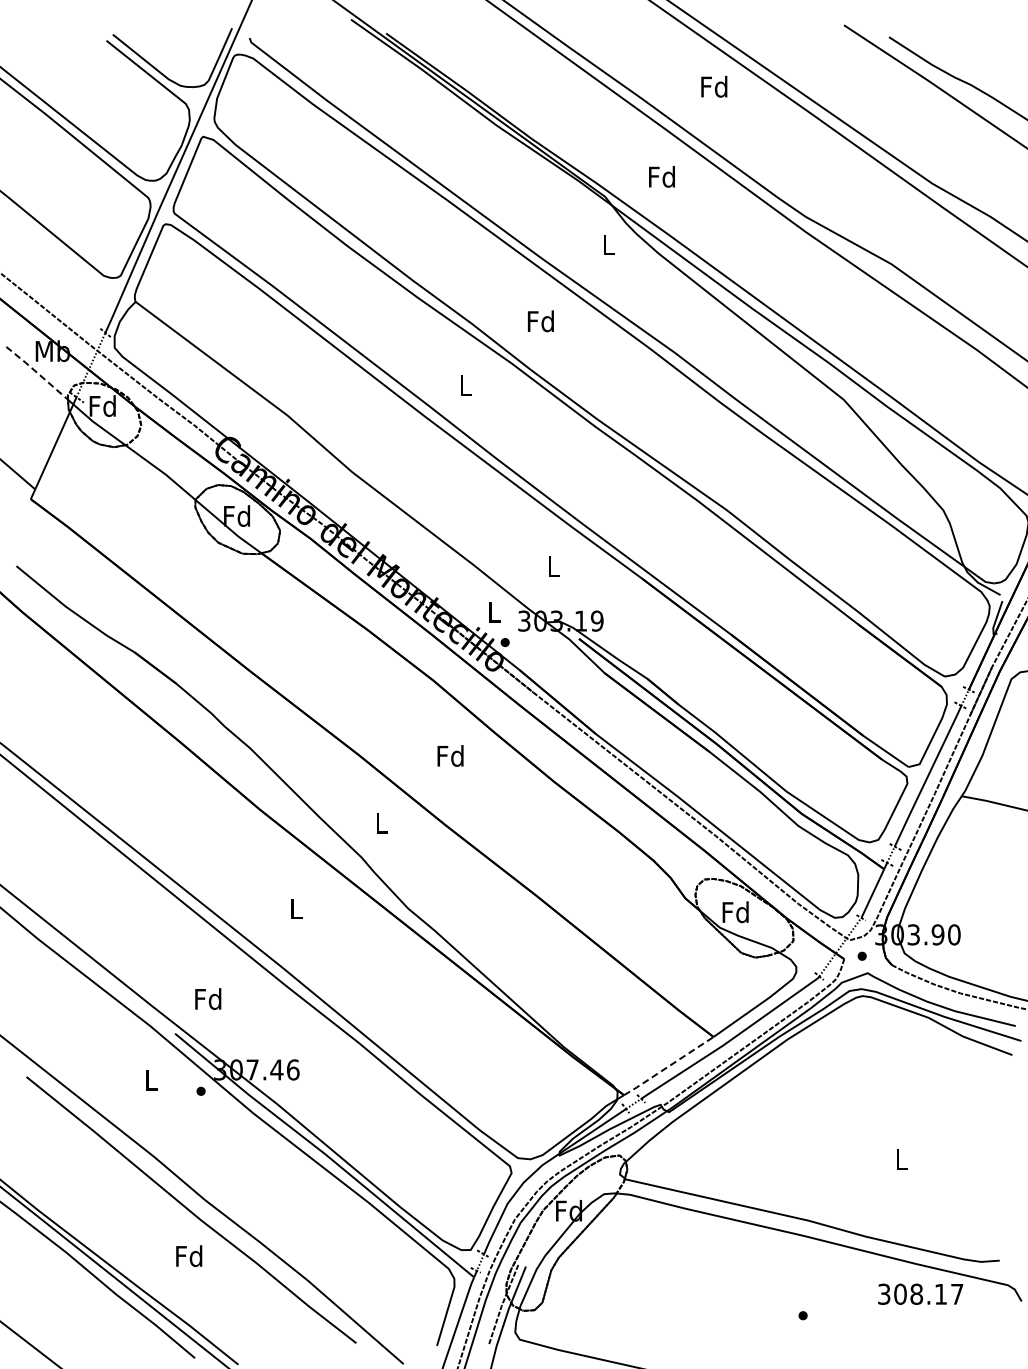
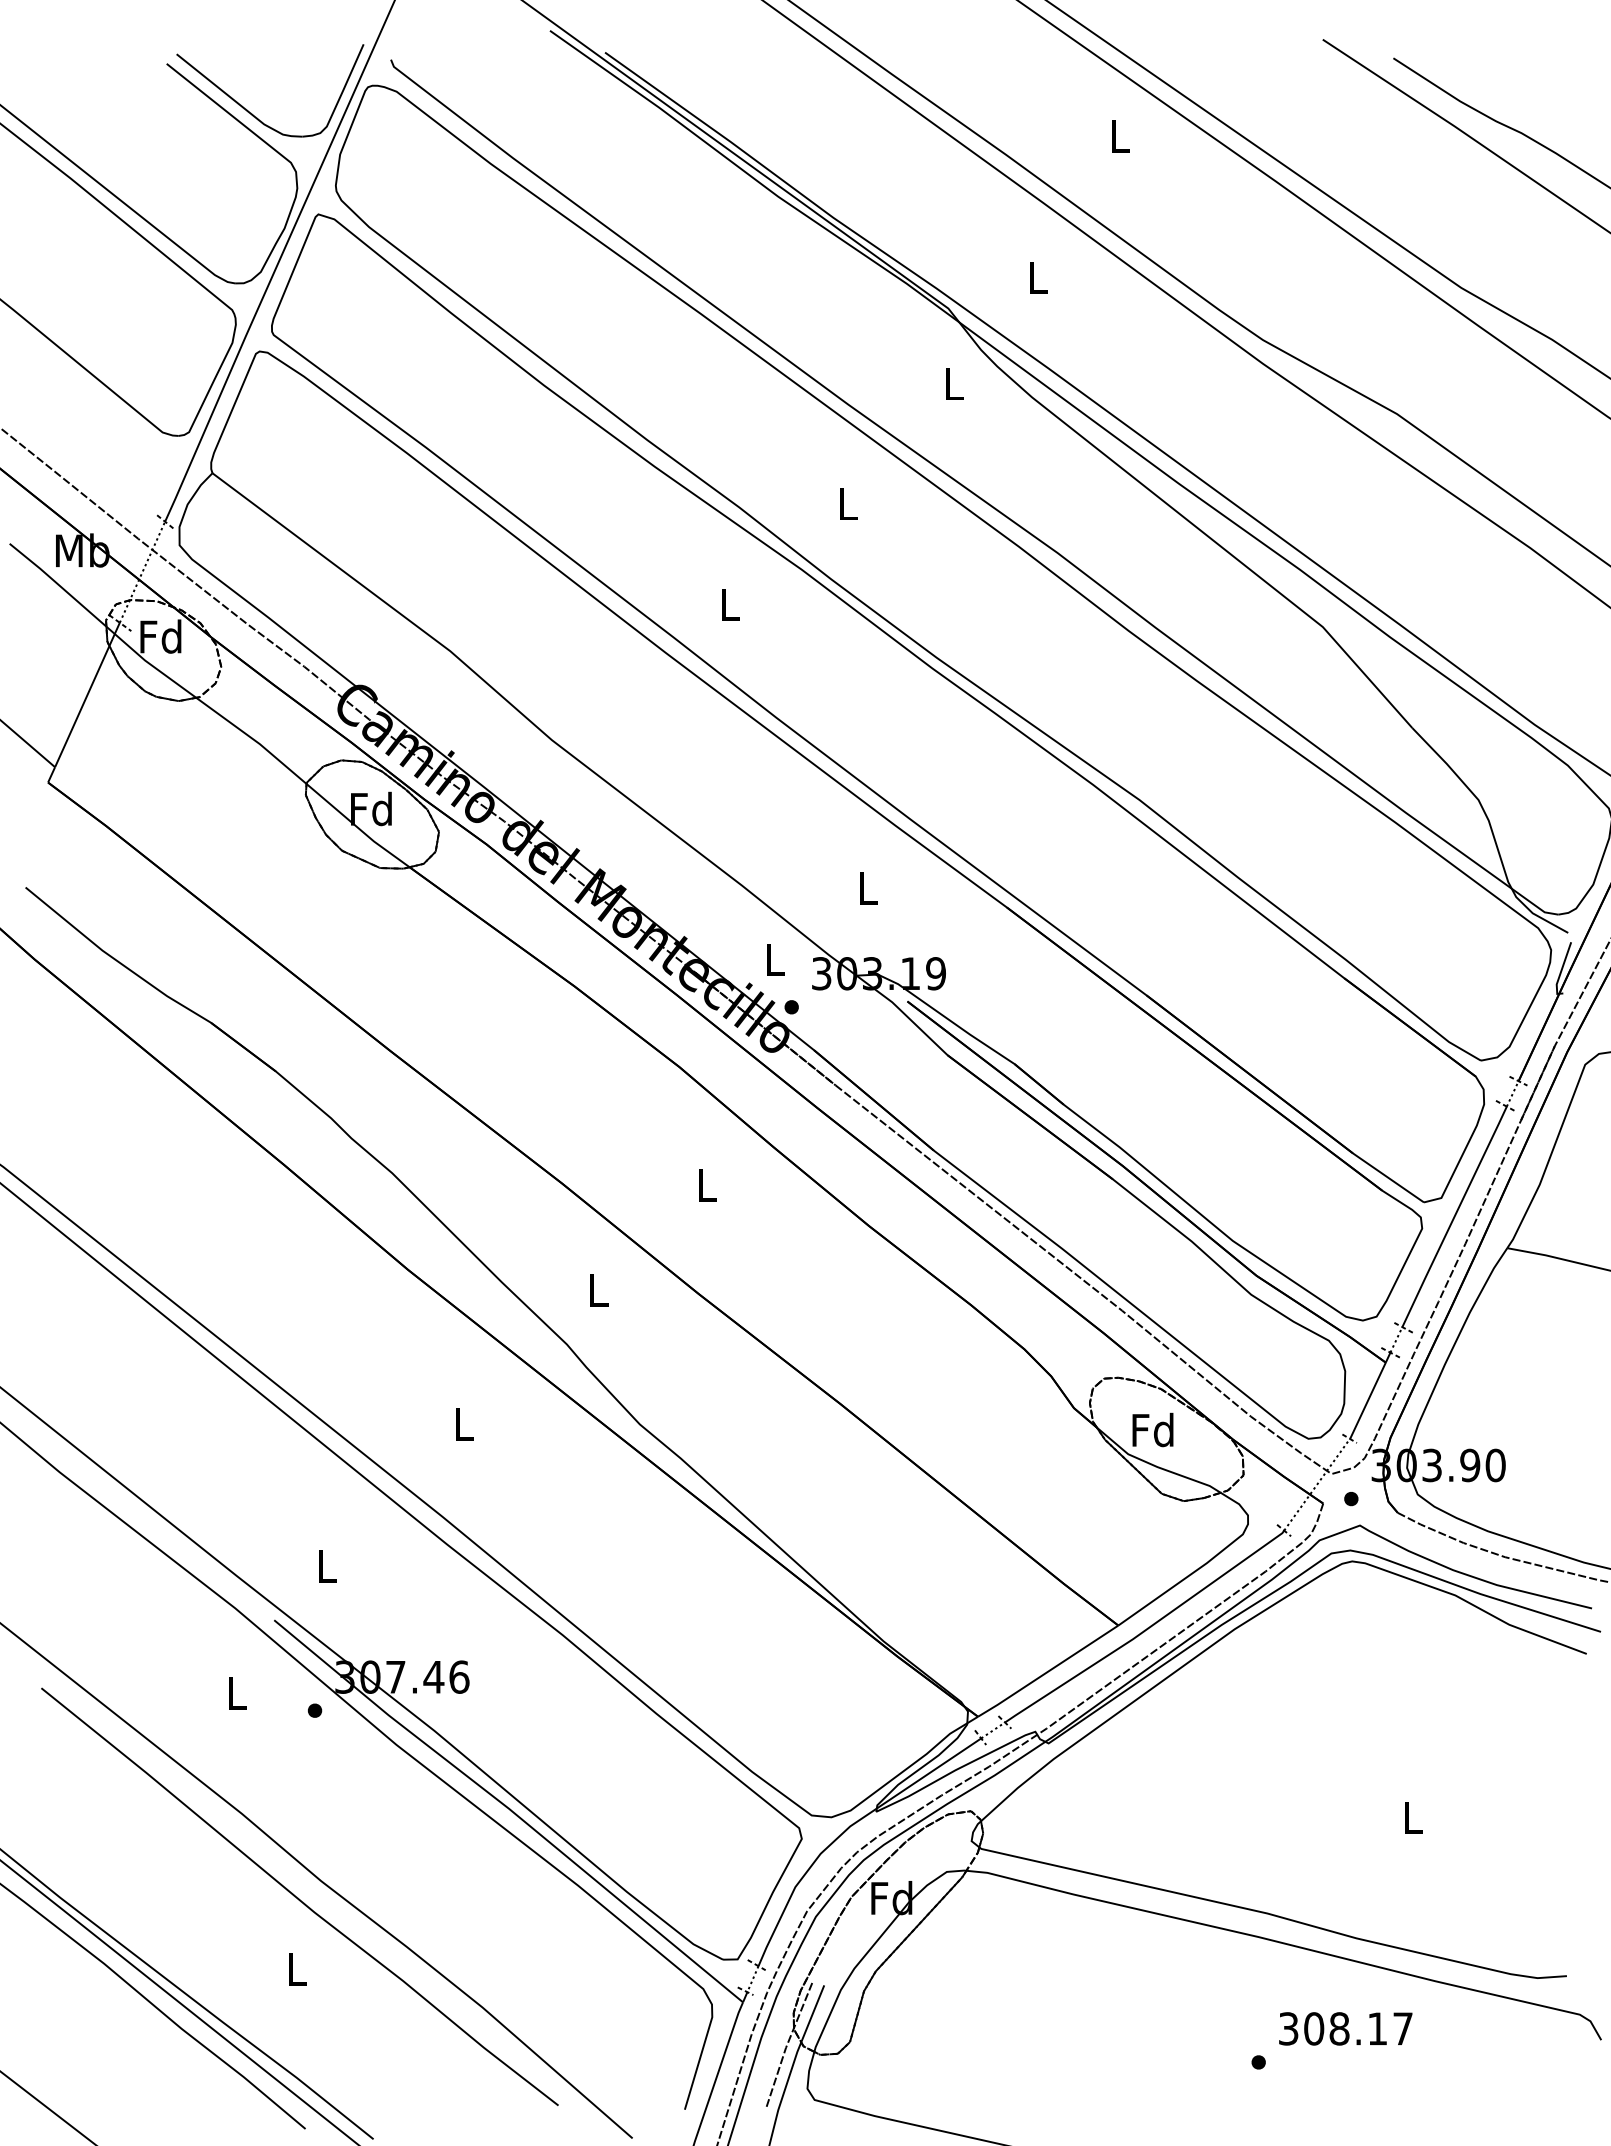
text: (714, 86) -> (1119, 135), Fd -> L
text: (661, 176) -> (1036, 276), Fd -> L
text: (540, 321) -> (847, 503), Fd -> L
line: (36, 372) -> (57, 583), dashed -> solid
text: (450, 755) -> (705, 1184), Fd -> L
text: (208, 998) -> (326, 1565), Fd -> L
line: (668, 1066) -> (1047, 1671), dashed -> solid
text: (189, 1256) -> (296, 1969), Fd -> L
text: (920, 1293) -> (1345, 2027), moved

